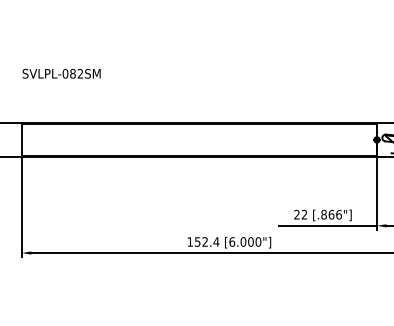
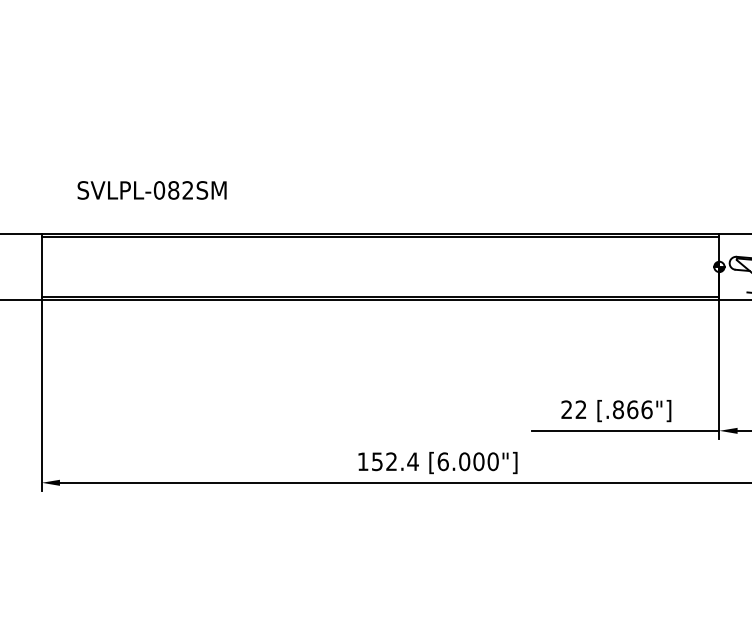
text: (61, 73) -> (151, 189), moved

